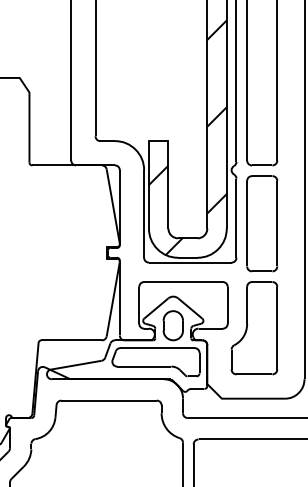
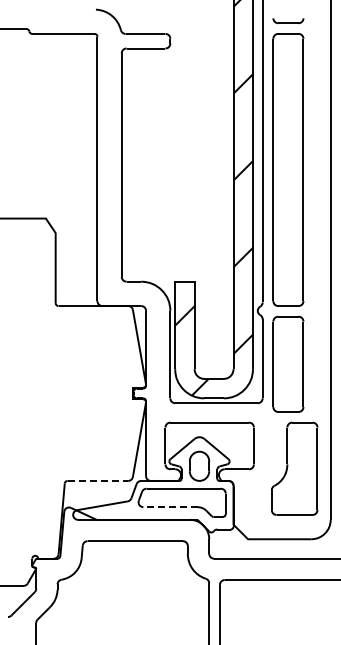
part: (254, 327) -> (294, 468), moved
line: (72, 339) -> (98, 480), solid -> dashed
line: (144, 366) -> (170, 507), solid -> dashed

